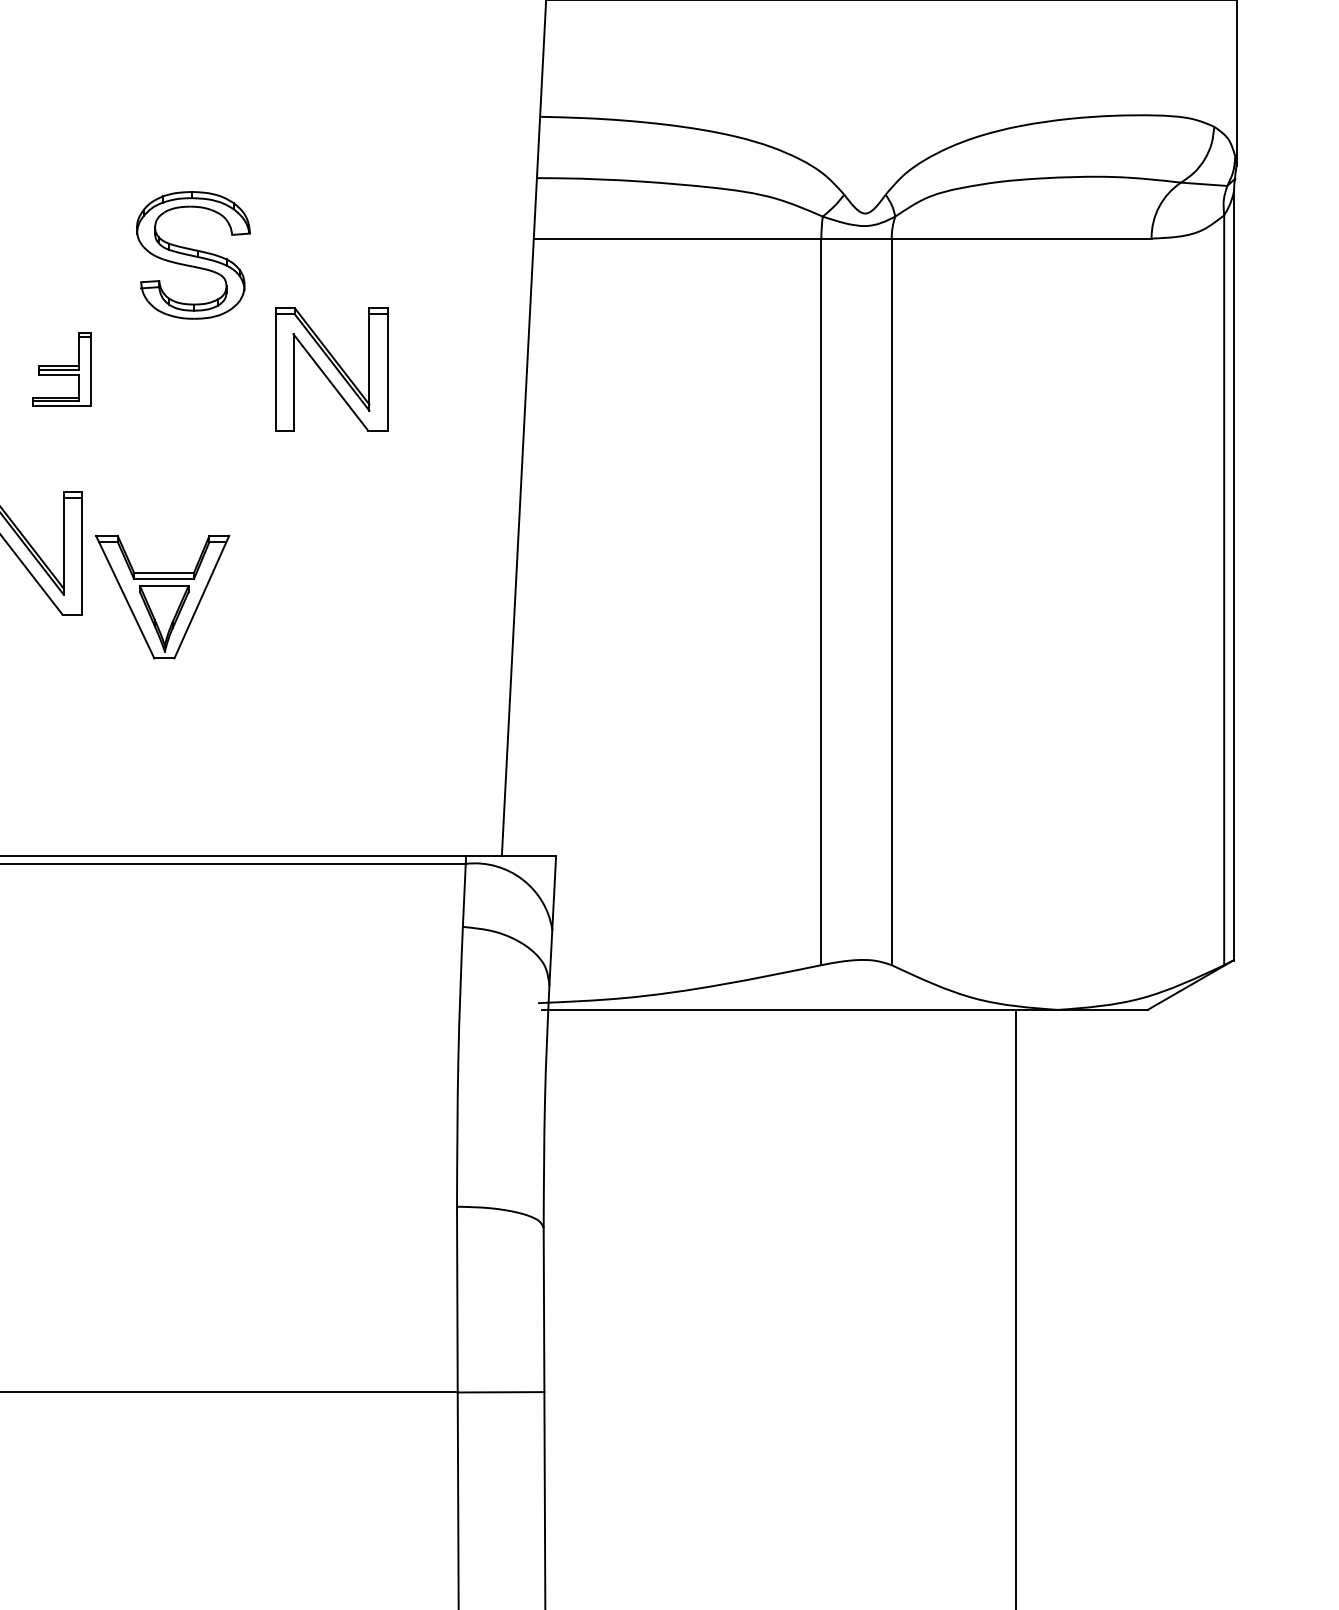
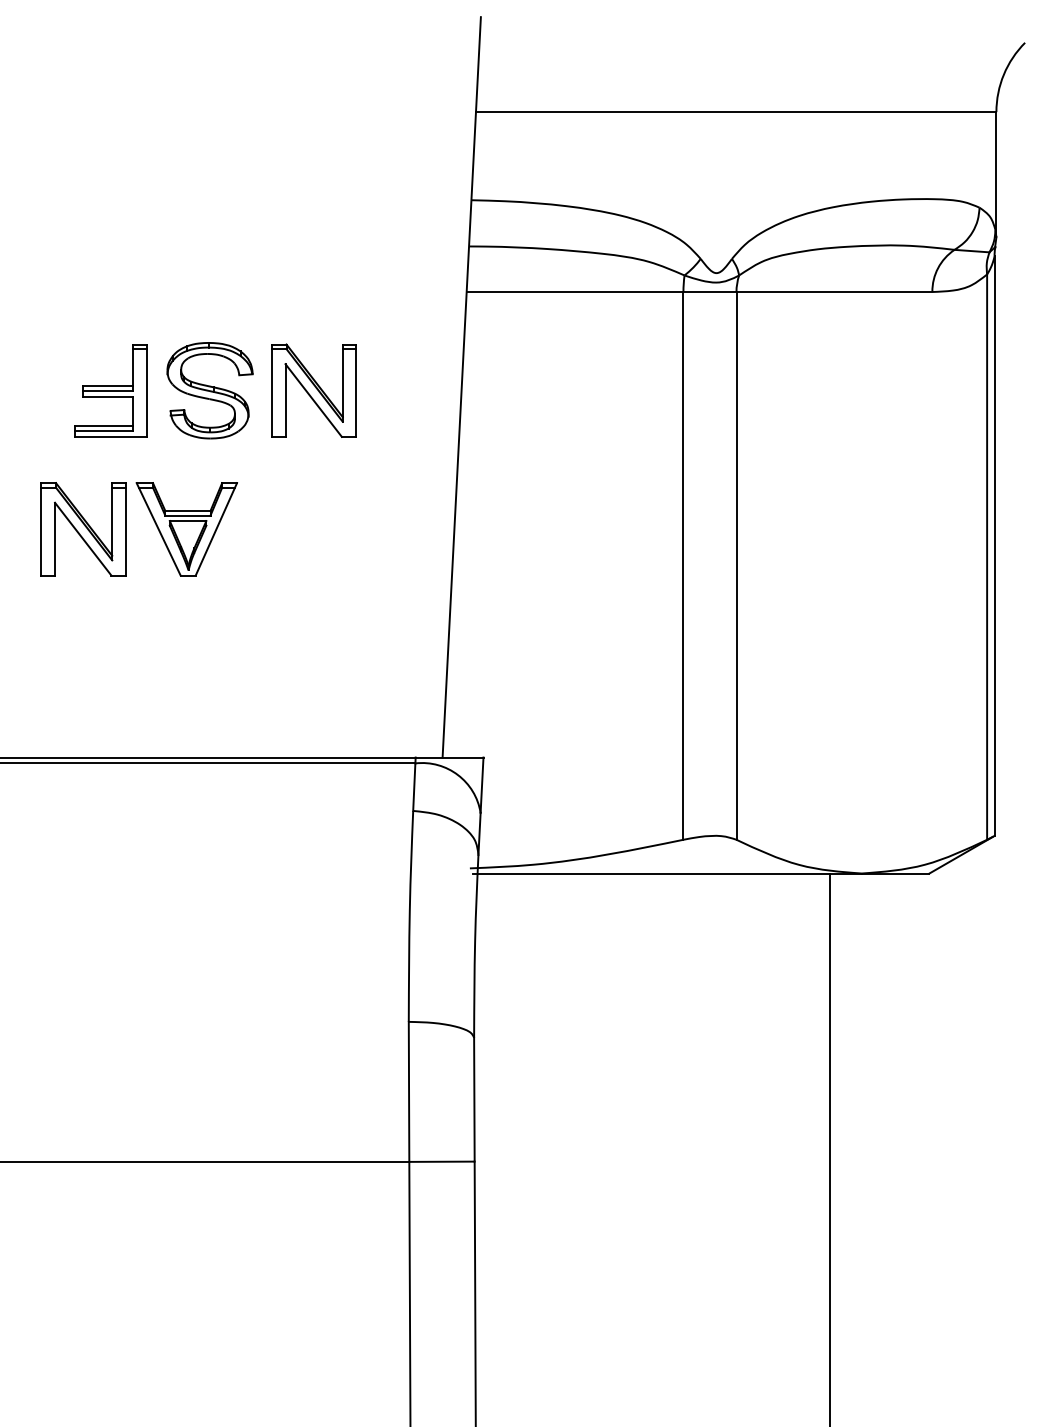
part: (192, 255) -> (209, 390), moved
part: (61, 369) -> (110, 390), size x1.67
part: (162, 597) -> (186, 529), moved

